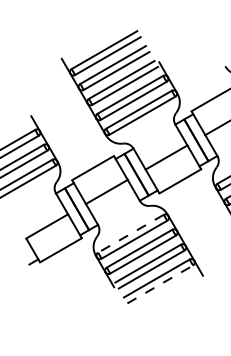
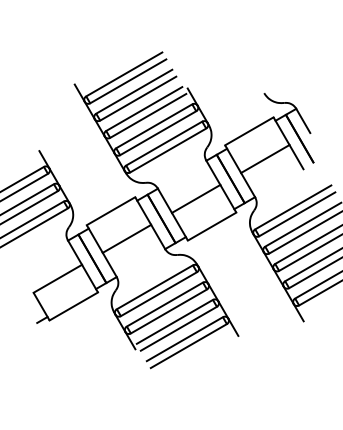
line: (130, 233) -> (154, 287), dashed -> solid
line: (159, 284) -> (188, 346), dashed -> solid

